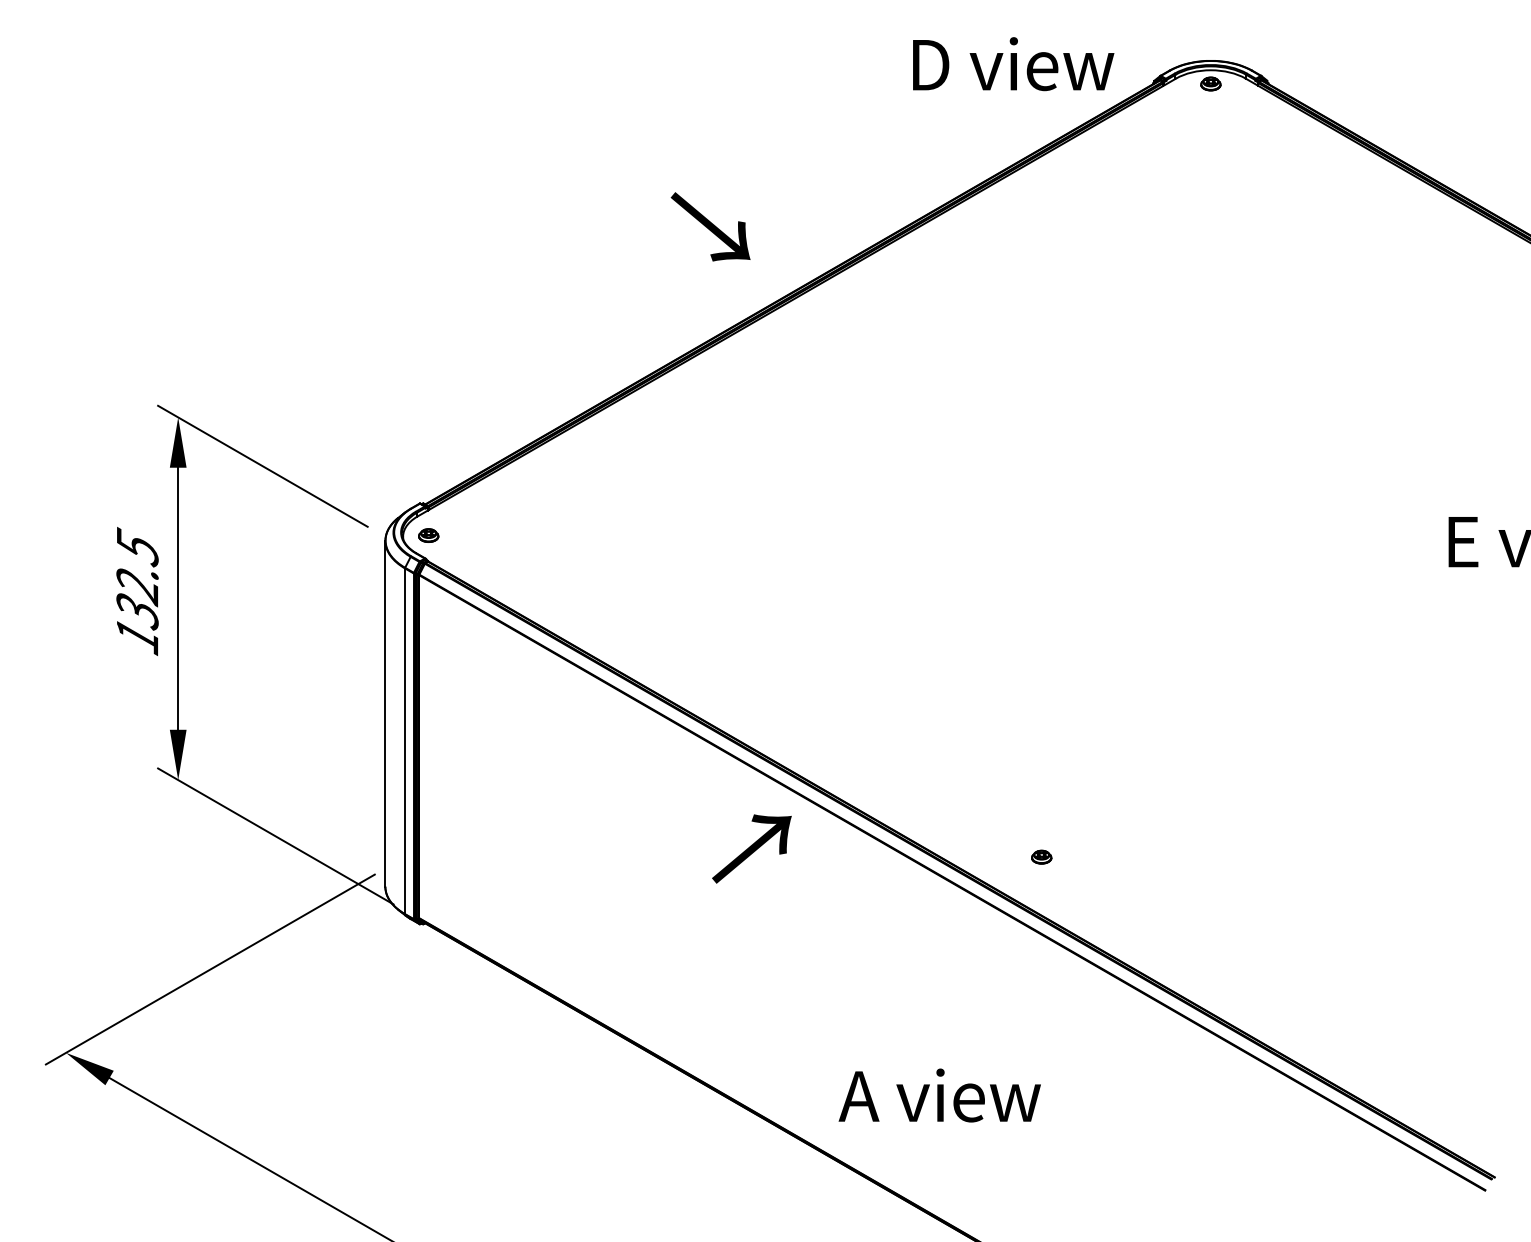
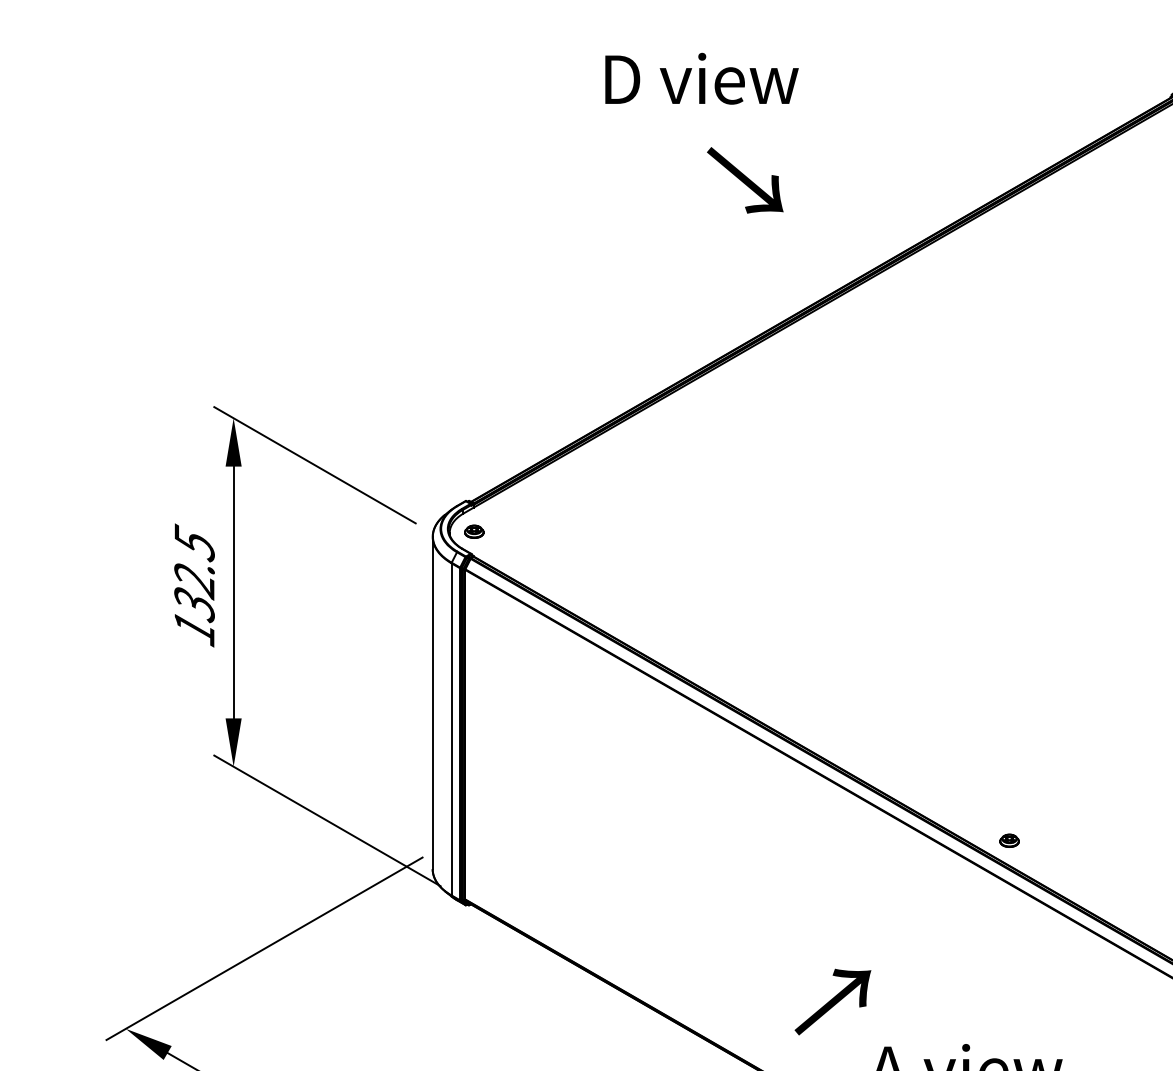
text: (1013, 64) -> (701, 79), moved
text: (710, 226) -> (745, 180), moved
text: (751, 848) -> (832, 1001), moved
part: (1041, 856) -> (1009, 840), moved

